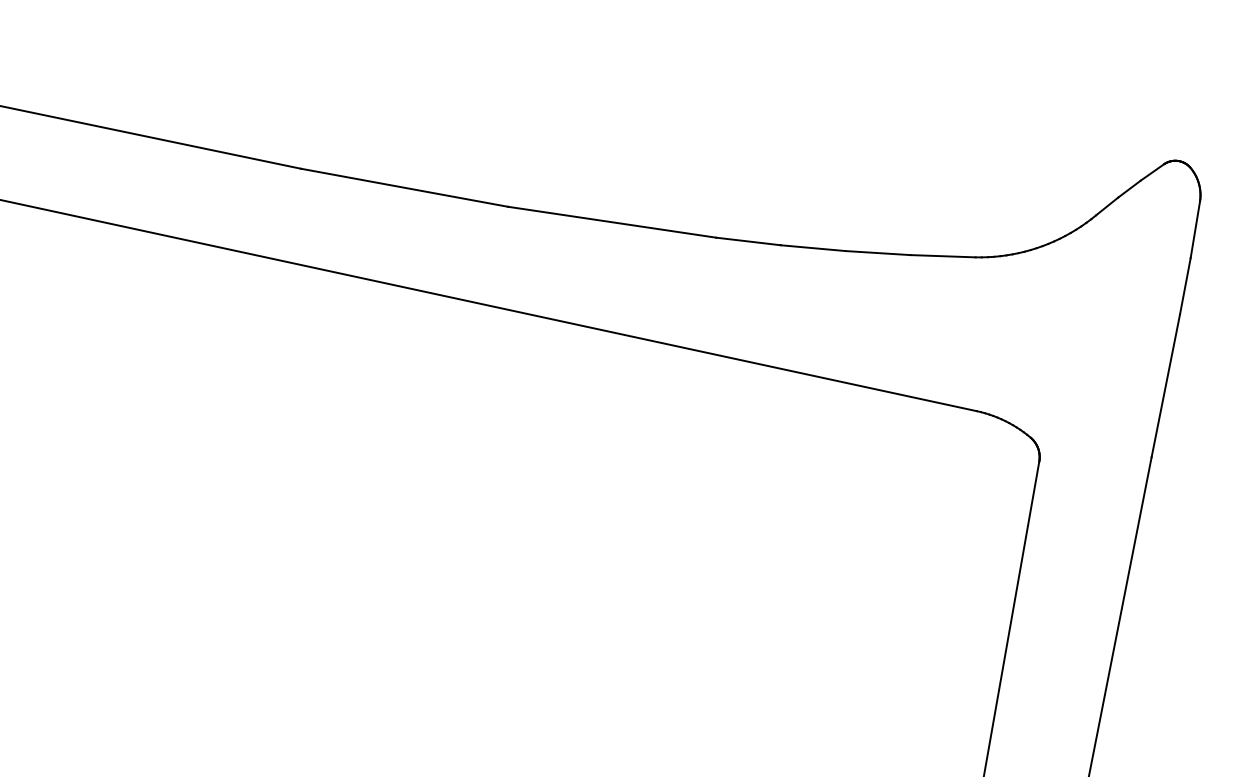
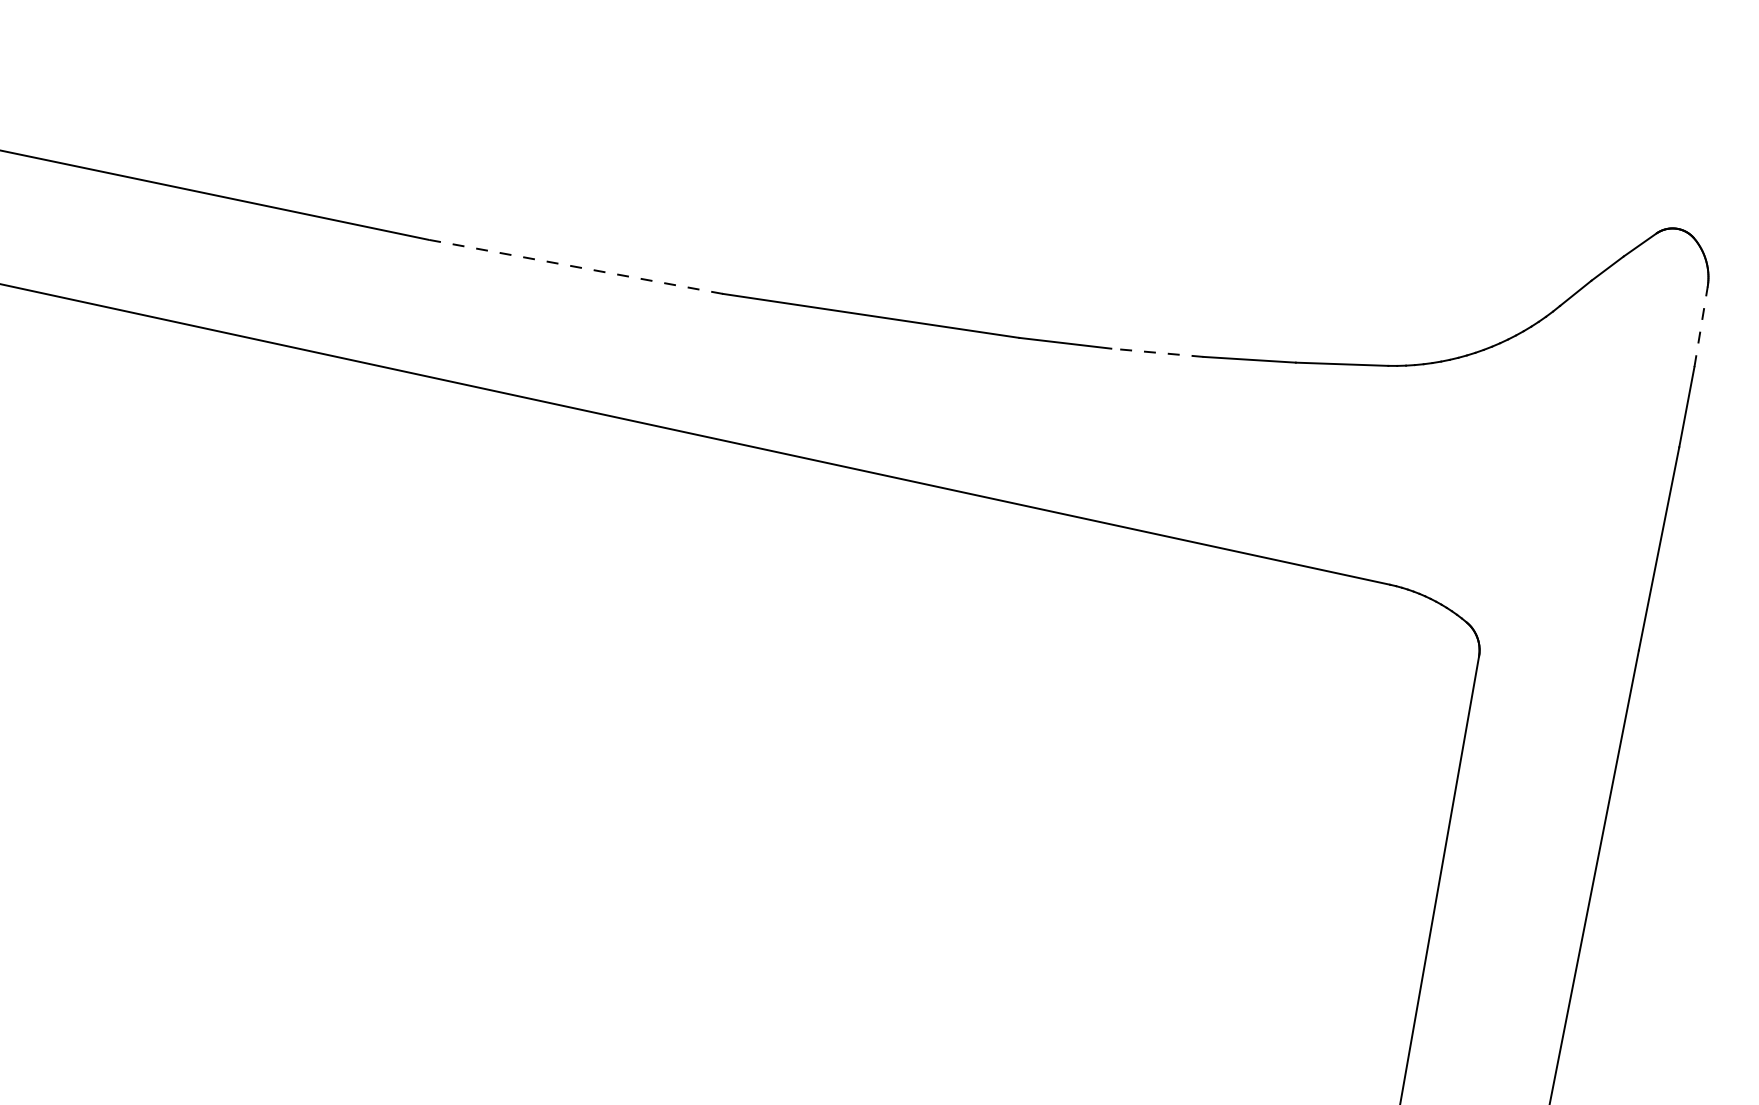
line: (404, 187) -> (575, 266), solid -> dashed
line: (1195, 229) -> (1701, 326), solid -> dashed
line: (812, 247) -> (1156, 352), solid -> dashed

